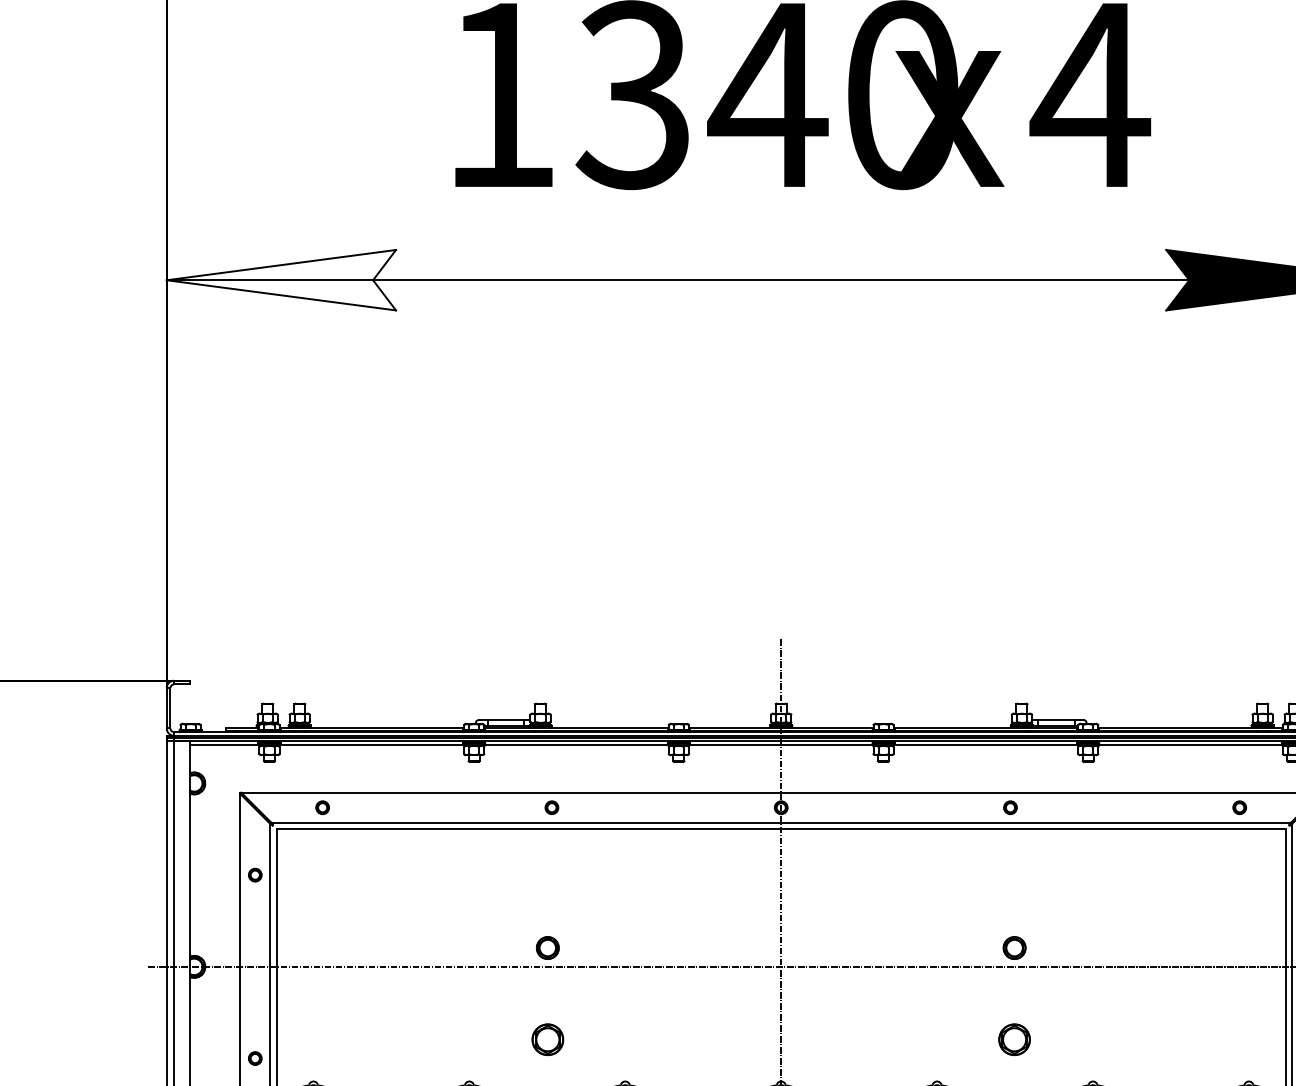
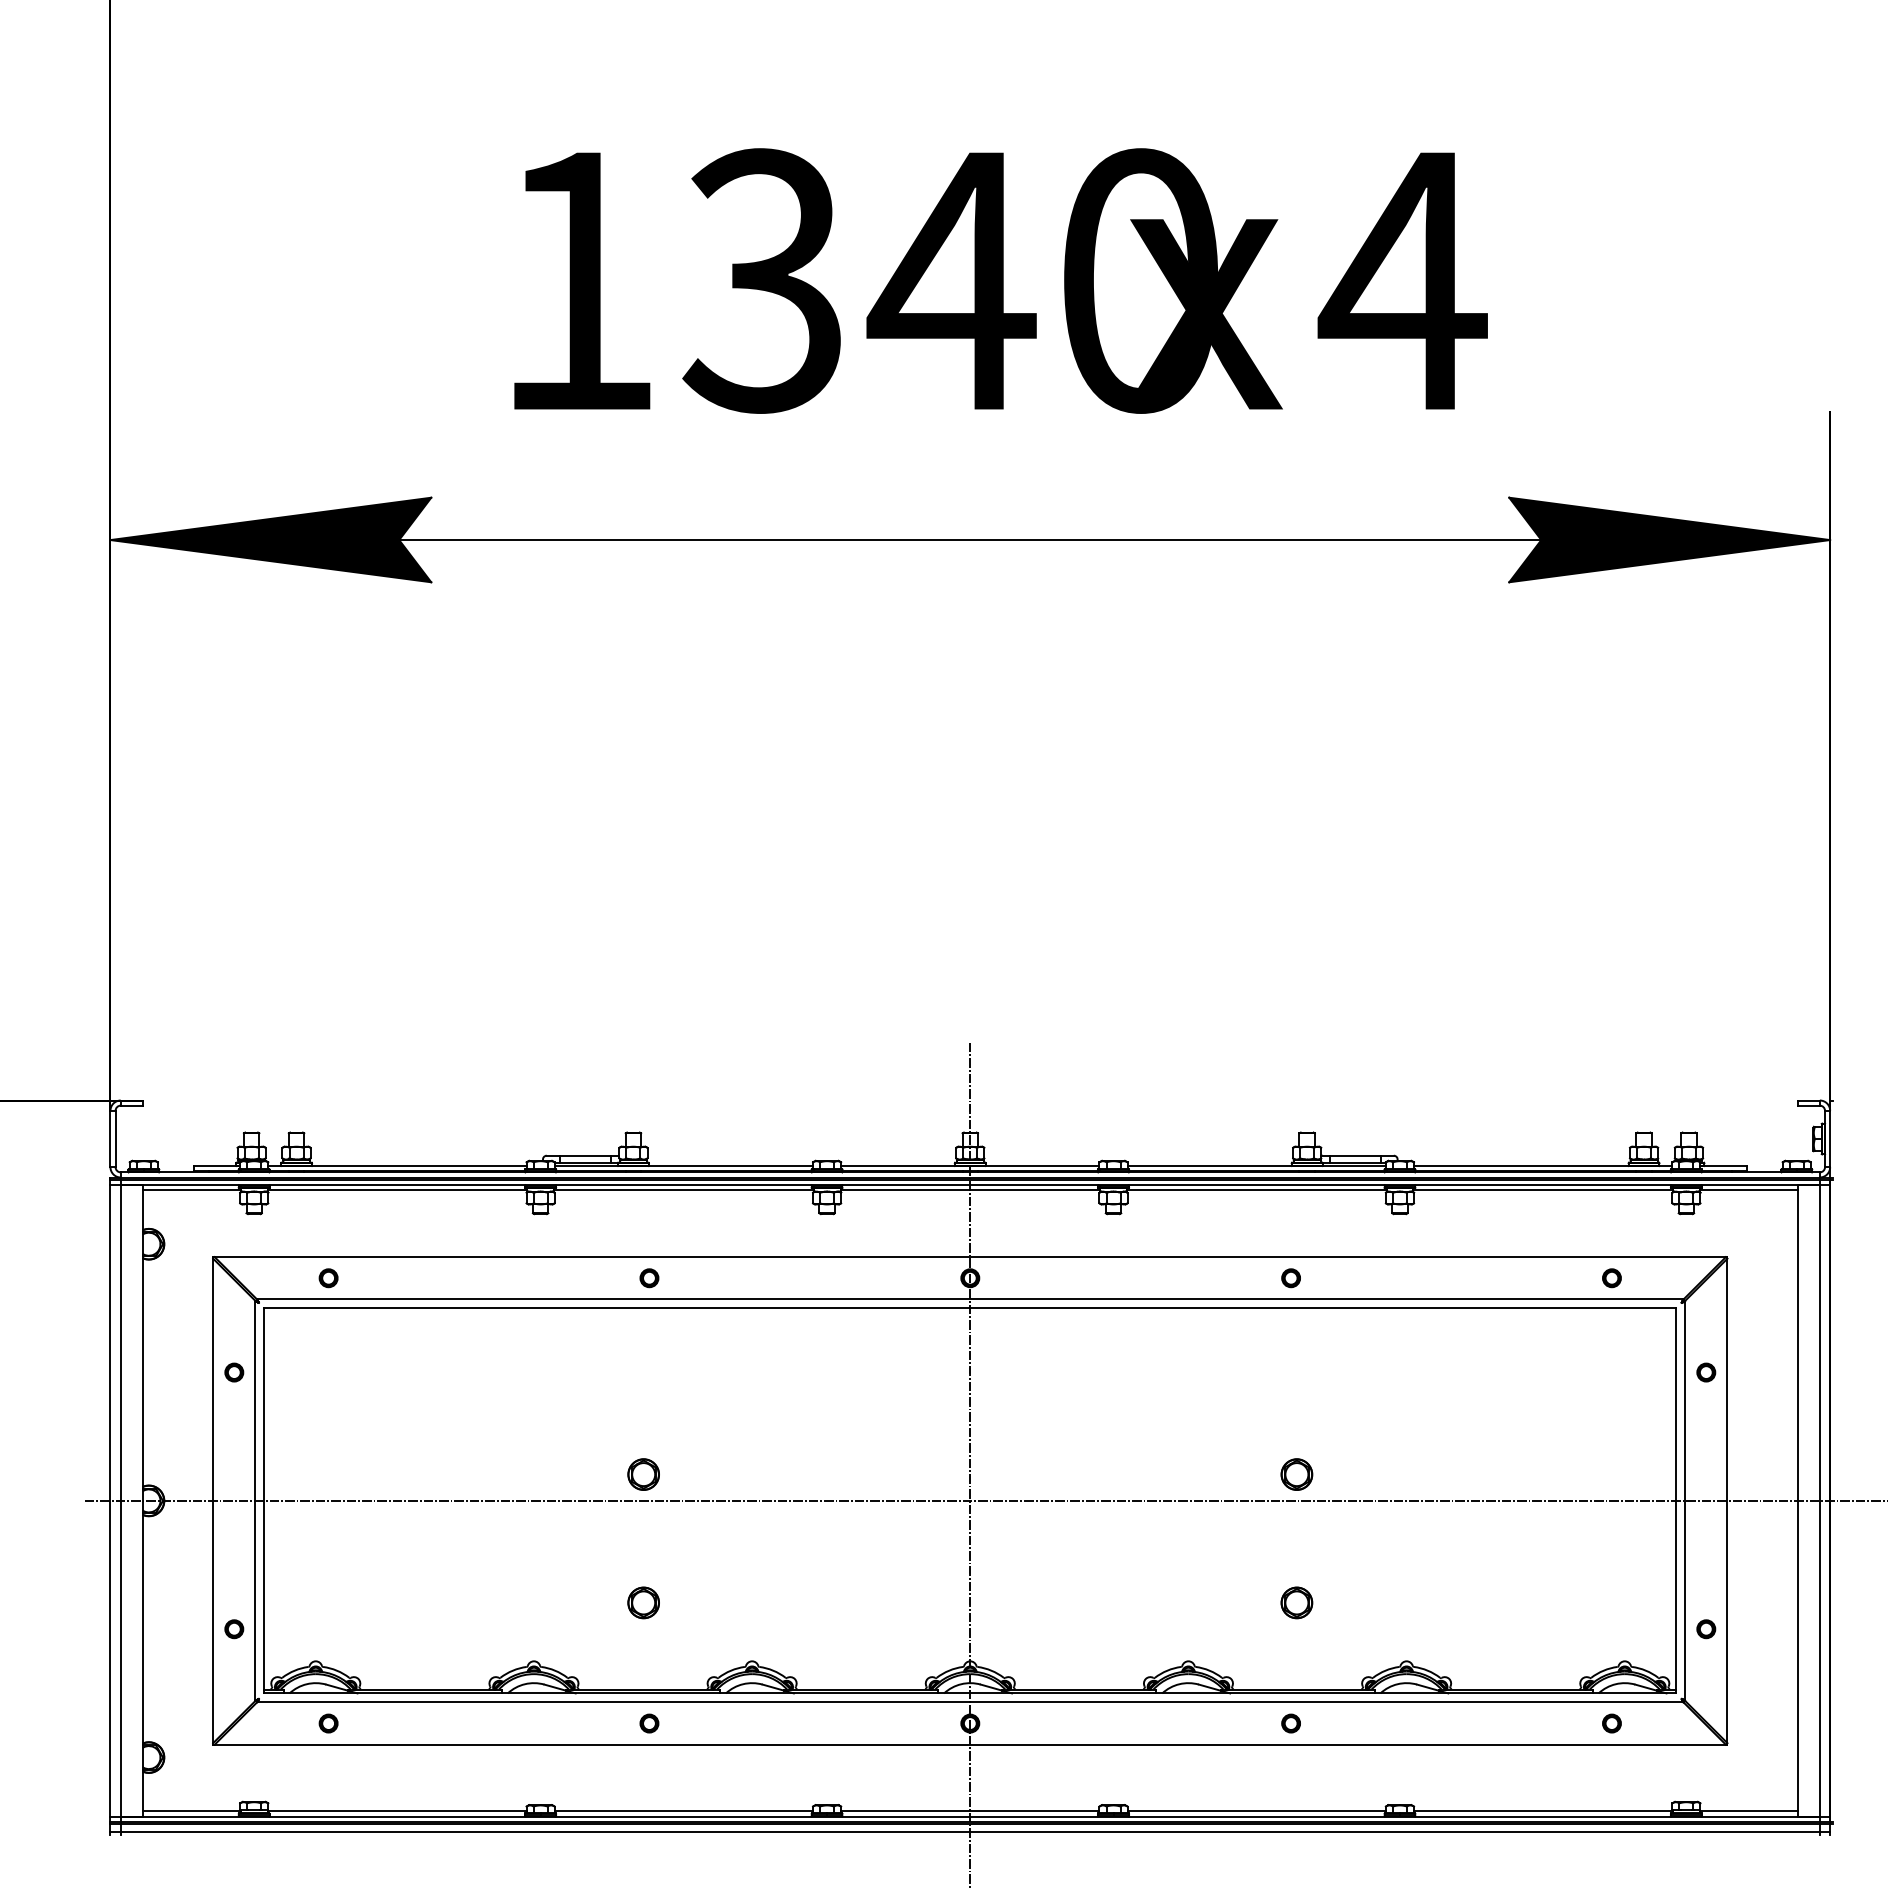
fill: (281, 279) -> (270, 539), added
part: (547, 1039) -> (643, 1602), size x0.71
part: (1014, 1039) -> (1296, 1602), size x0.71

